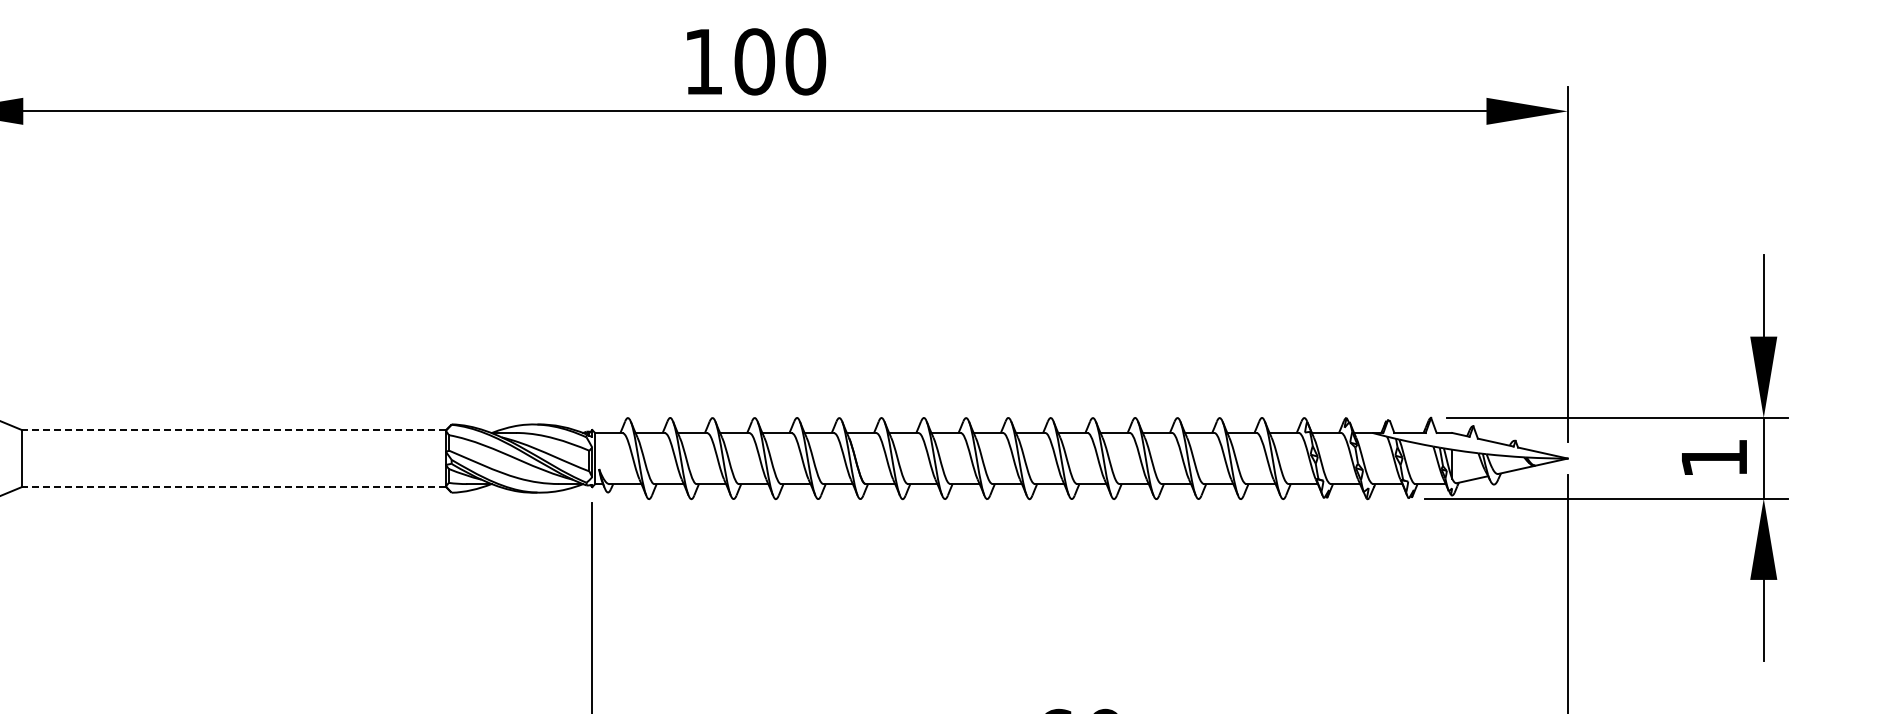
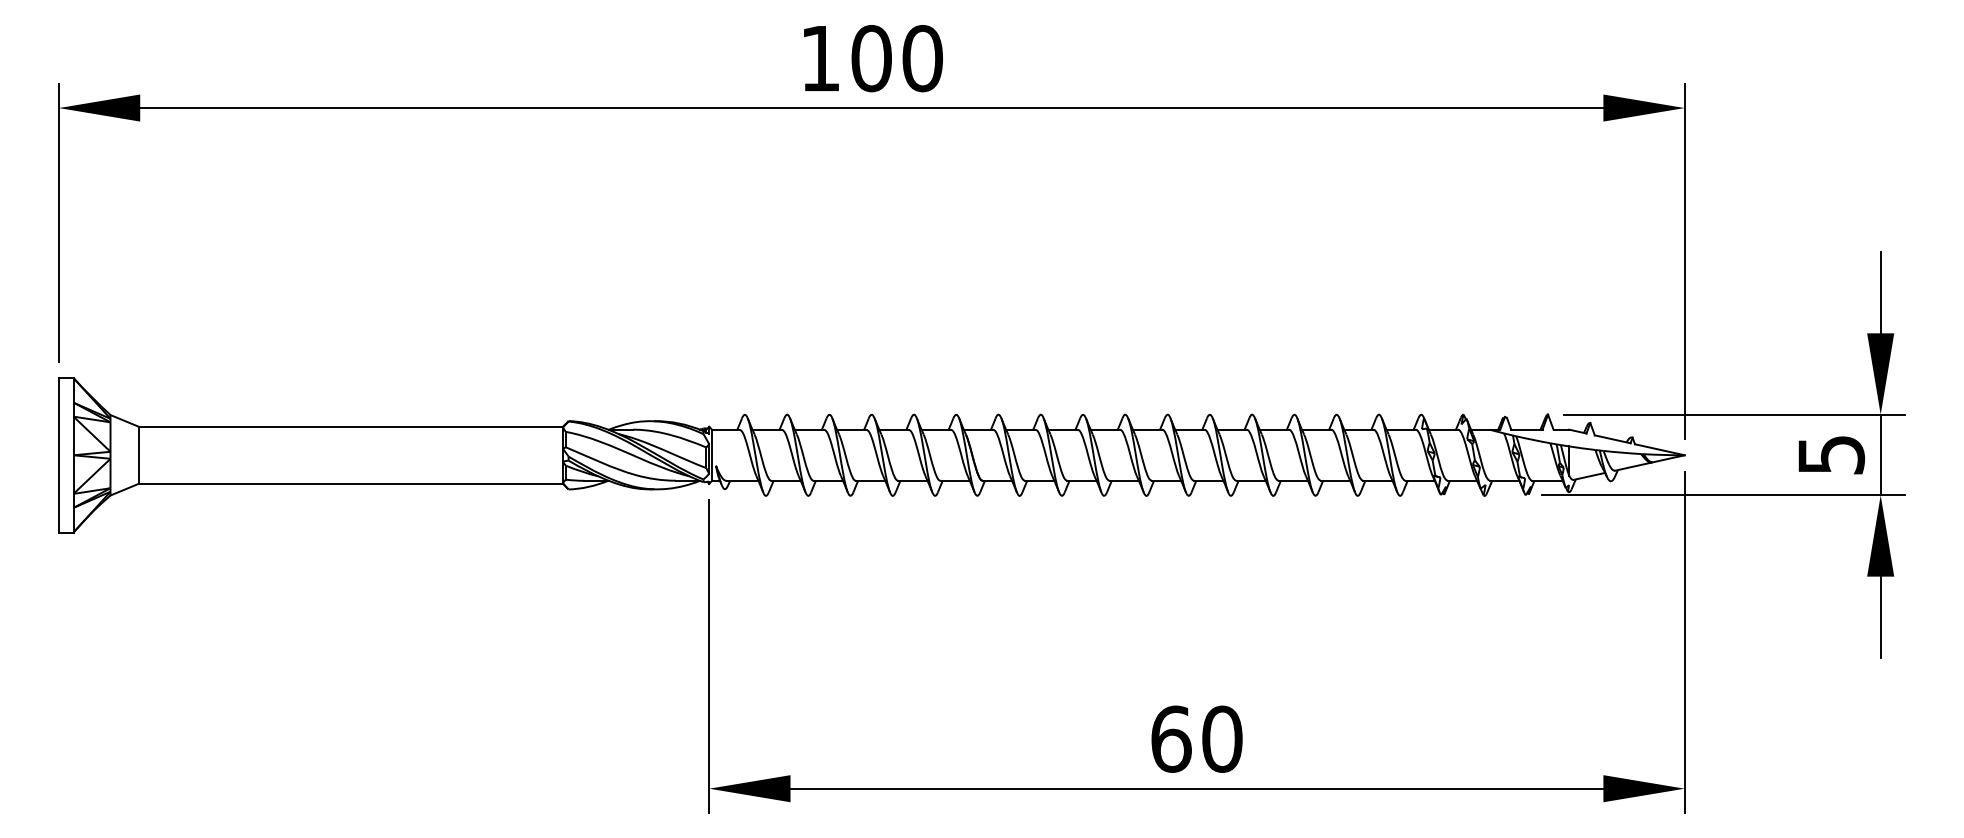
line: (233, 429) -> (350, 426), dashed -> solid
text: (1714, 458) -> (1831, 455), 1 -> 5
line: (233, 486) -> (350, 483), dashed -> solid

